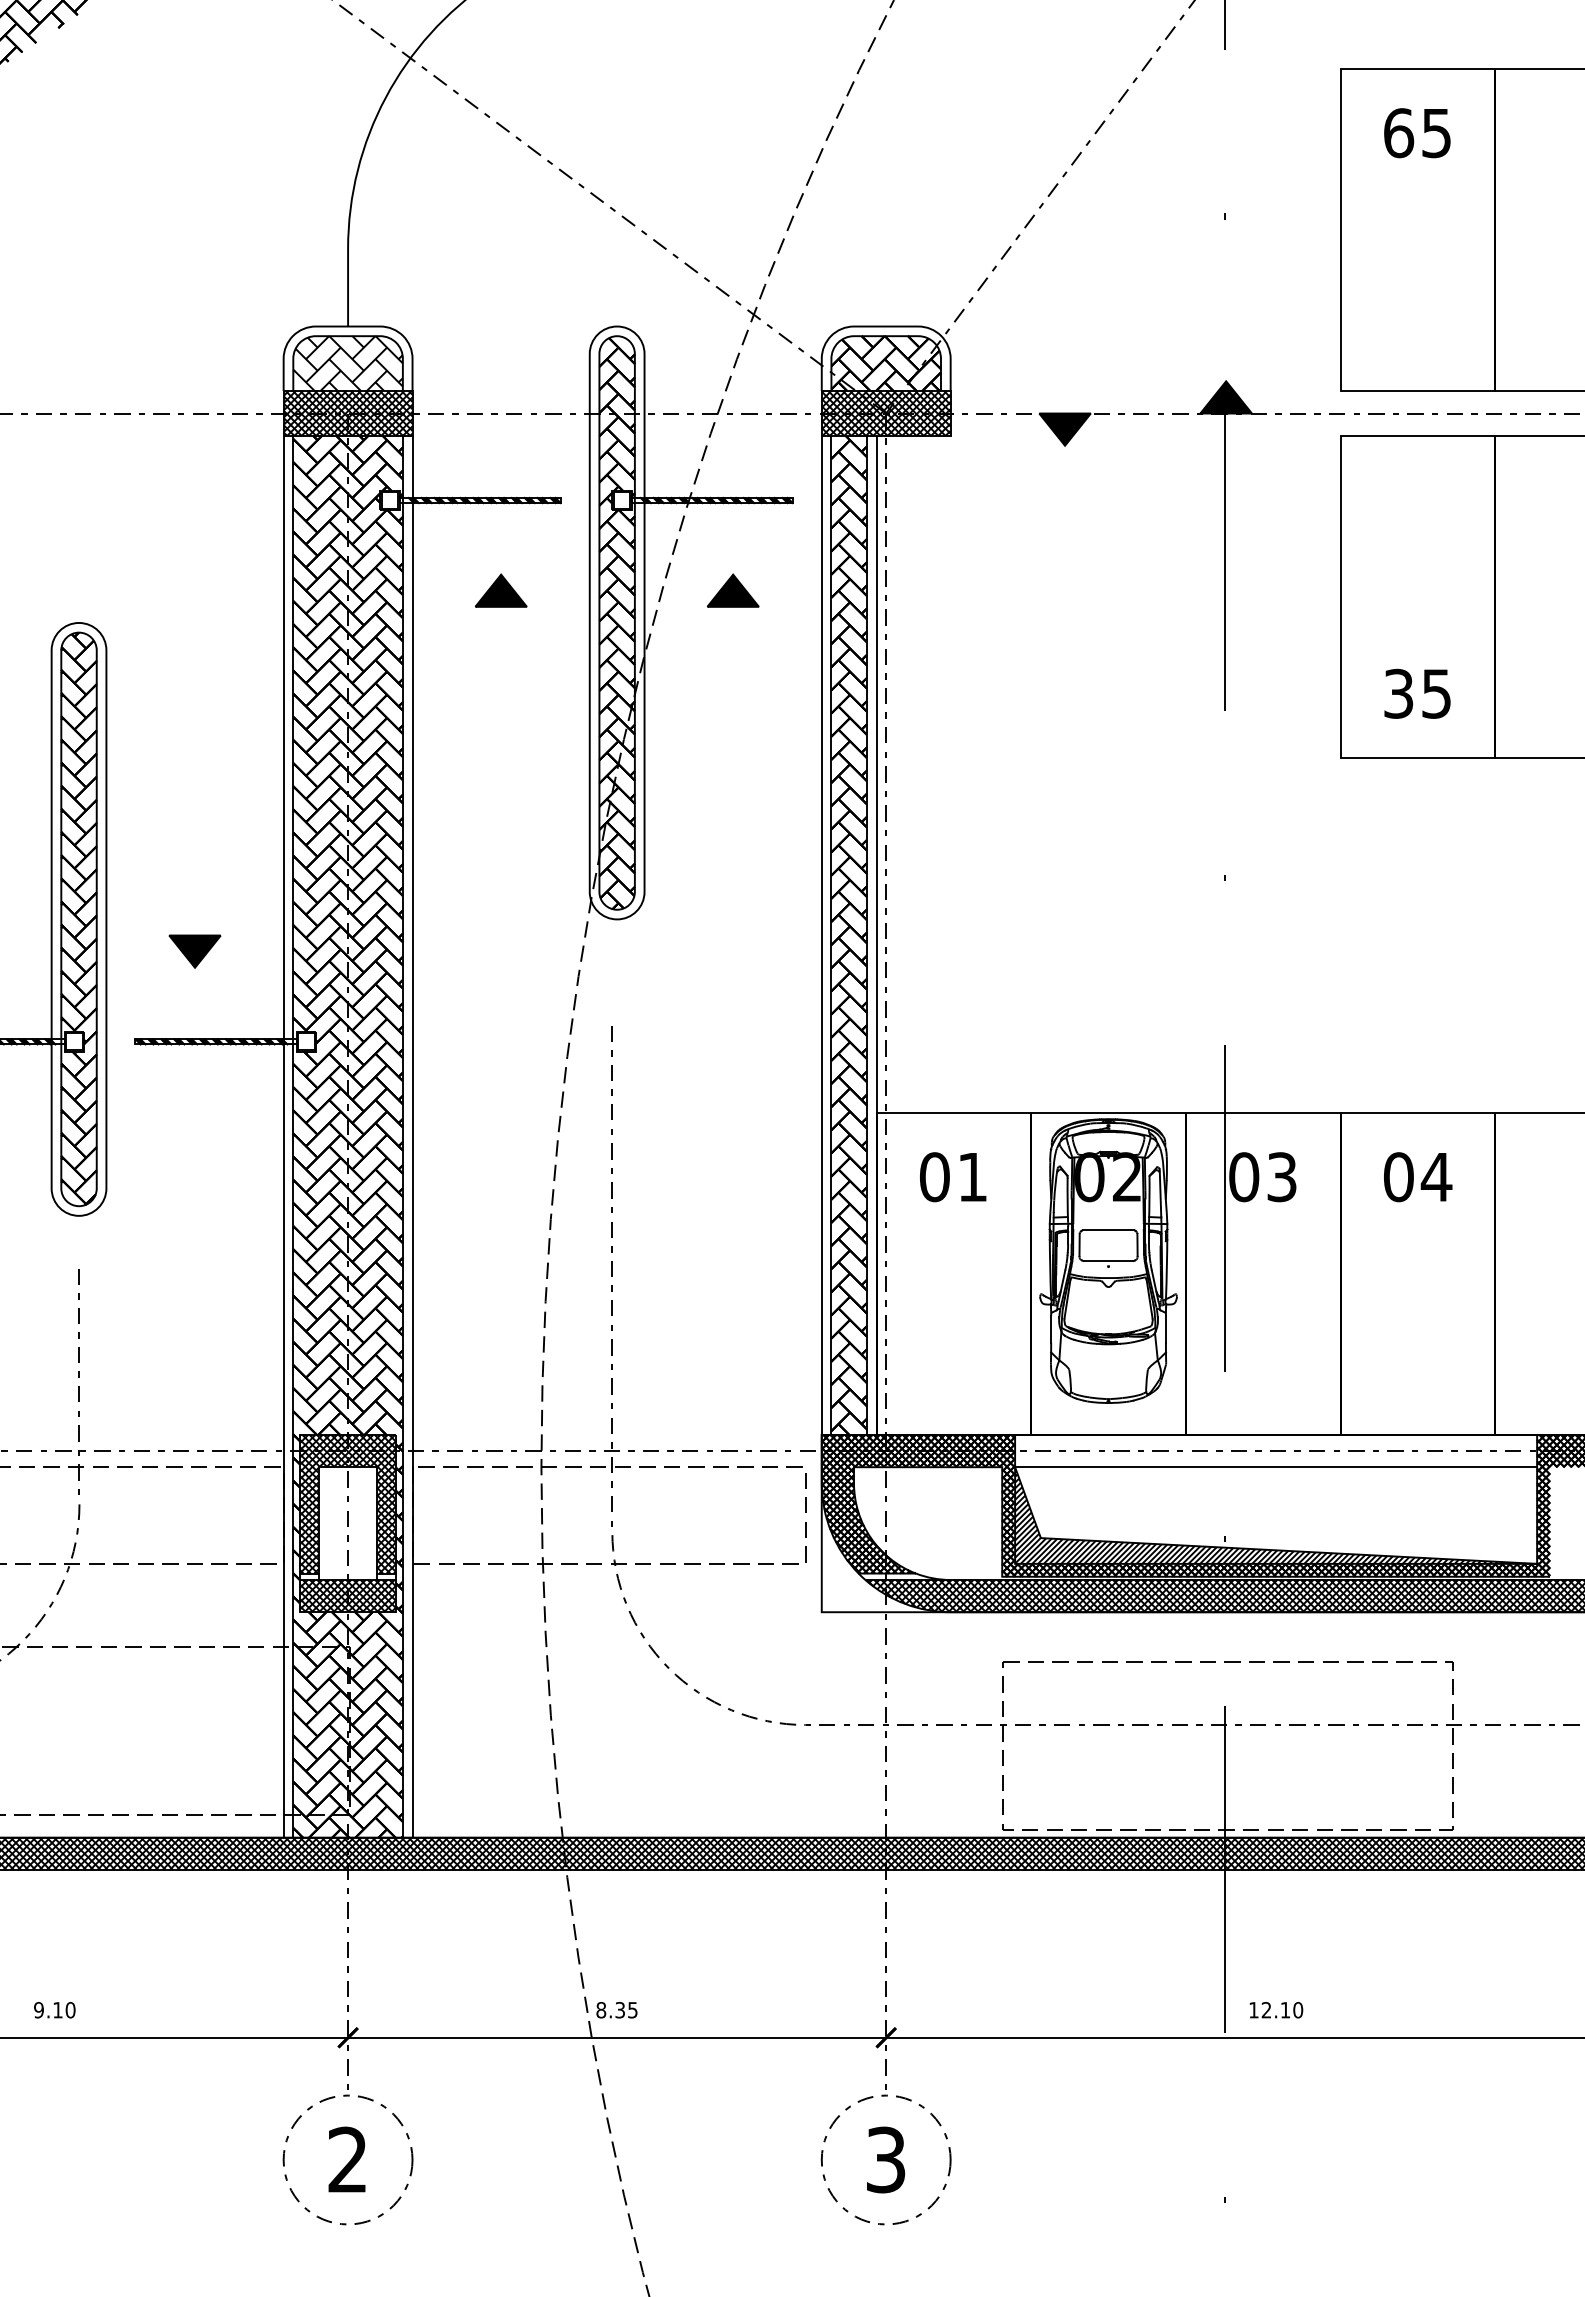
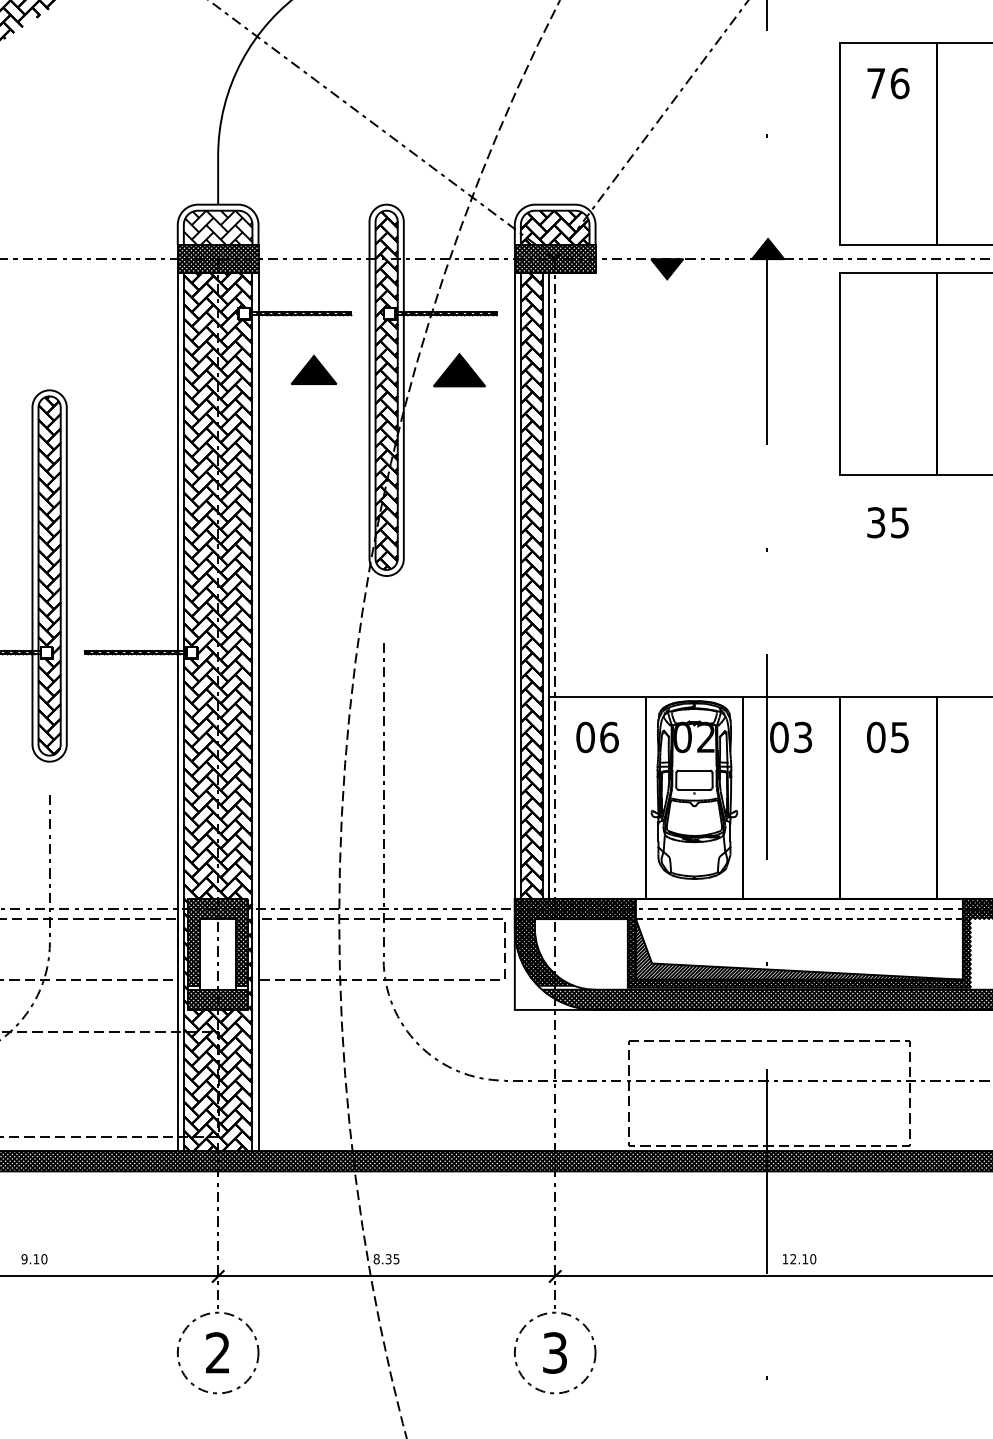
text: (1418, 133) -> (888, 83), 65 -> 76
part: (731, 589) -> (458, 369), size x1.6
part: (500, 591) -> (313, 370), size x1.4
text: (1416, 693) -> (887, 522), moved
part: (193, 952) -> (121, 596), removed
text: (972, 1177) -> (609, 737), 01 -> 06
text: (1435, 1177) -> (899, 737), 04 -> 05
line: (1276, 1467) -> (799, 919), solid -> dashed

